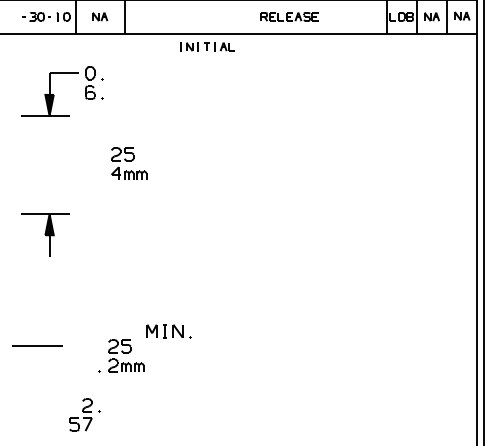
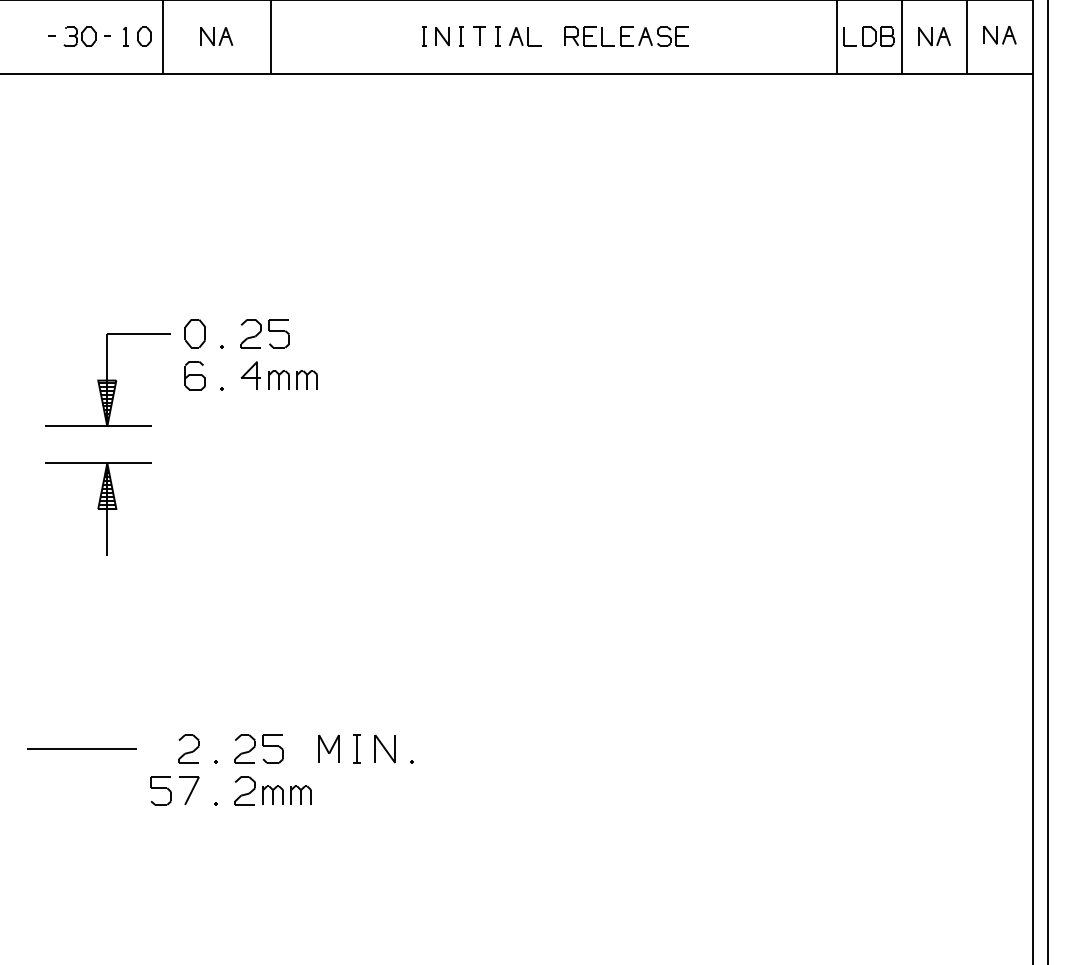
part: (207, 46) -> (481, 35), moved
part: (54, 95) -> (117, 381), moved
part: (168, 331) -> (364, 749), moved
part: (84, 414) -> (182, 769), moved

